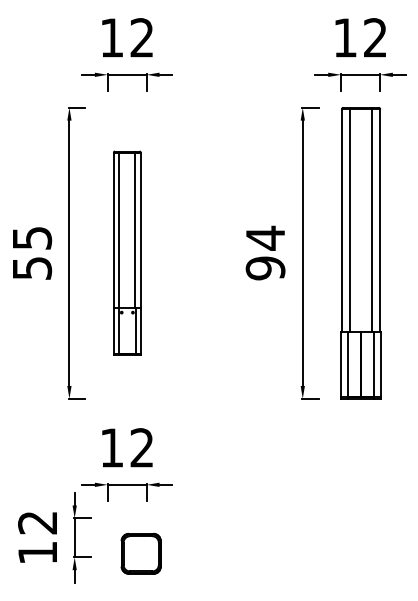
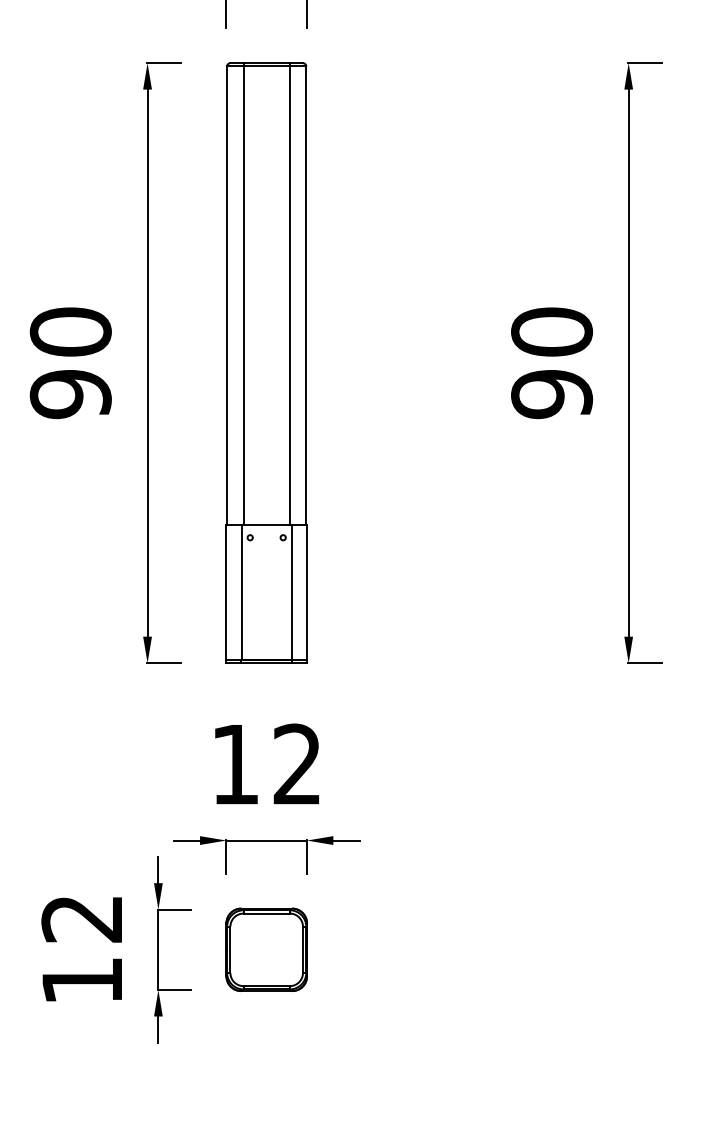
text: (265, 237) -> (551, 330), 94 -> 90
text: (32, 253) -> (71, 363), 55 -> 90
part: (127, 253) -> (267, 363), size x1.43
part: (140, 553) -> (265, 949), moved

